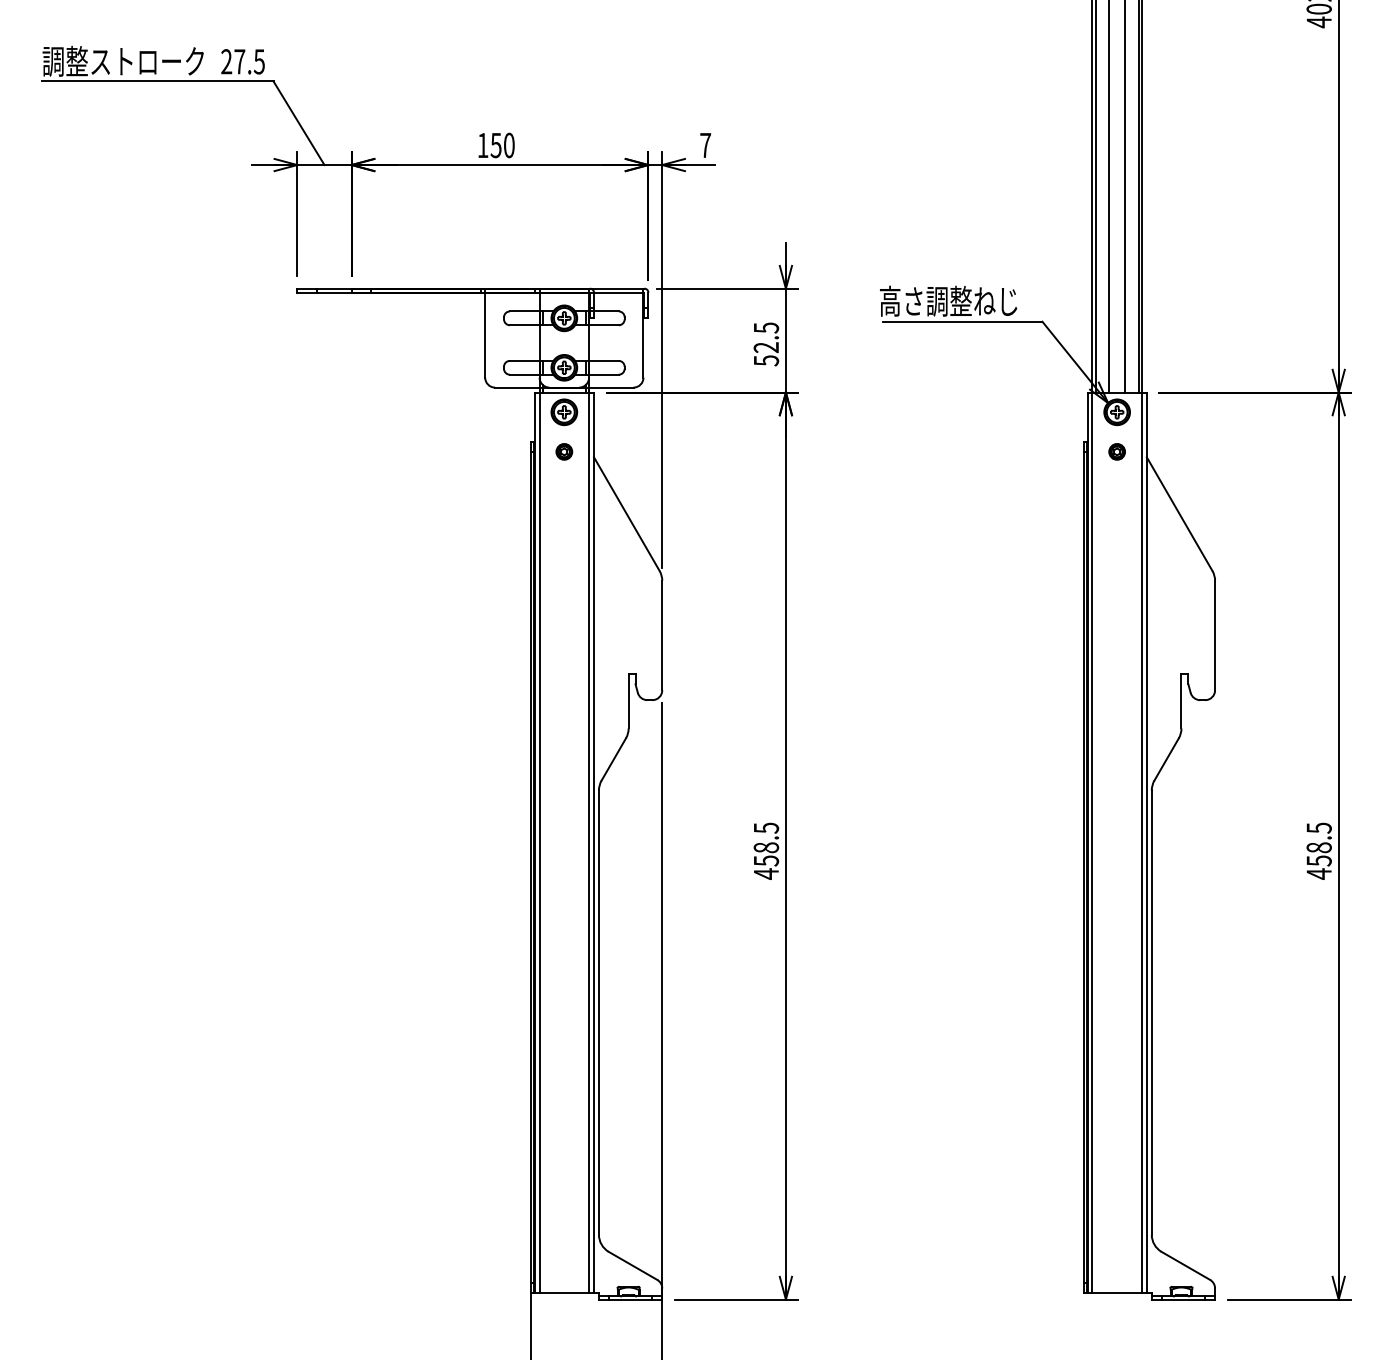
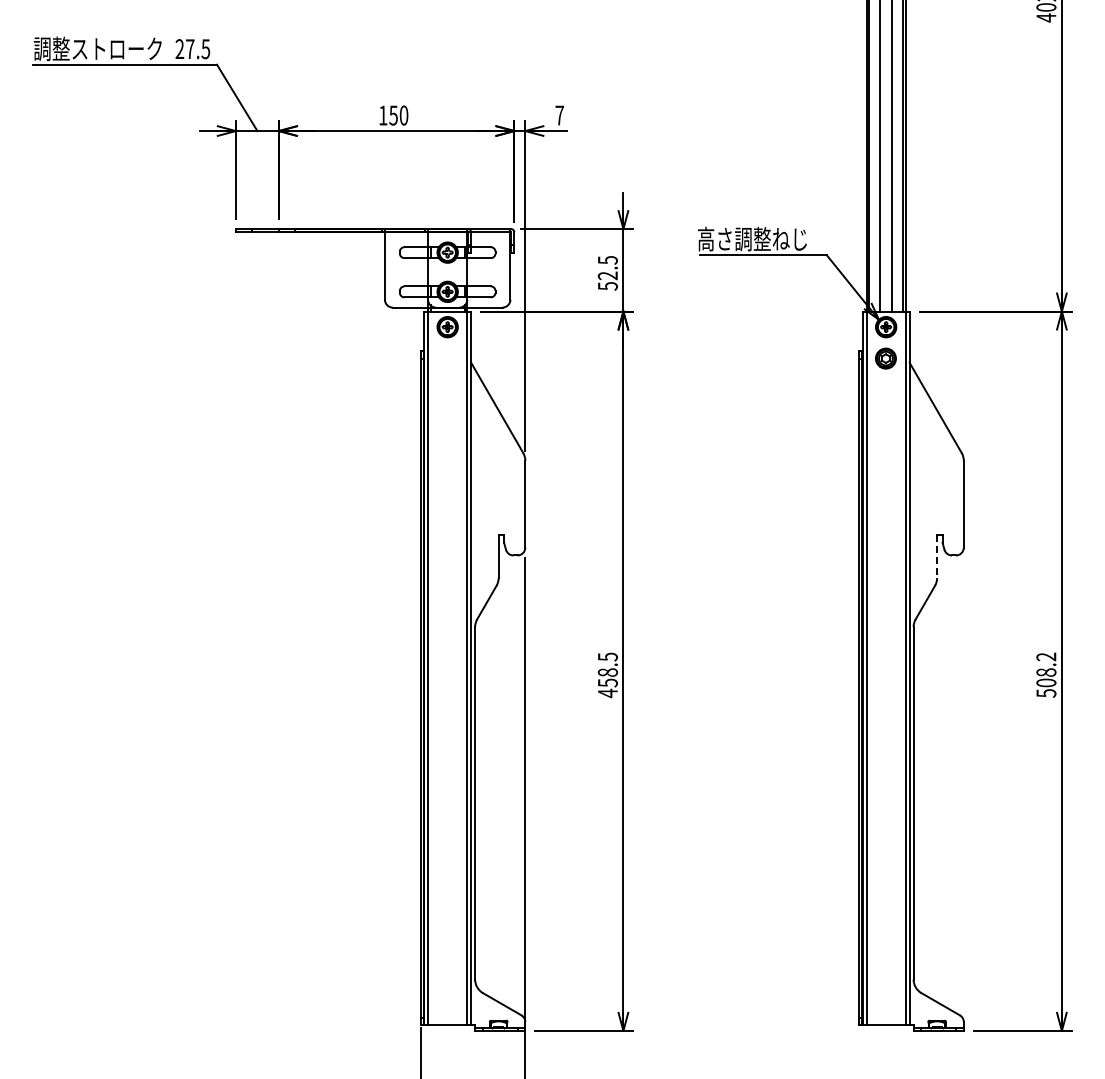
part: (564, 451) -> (447, 358), removed
part: (1117, 451) -> (886, 358), size x1.6
line: (1181, 702) -> (937, 557), solid -> dashed
text: (1319, 851) -> (1046, 675), 458.5 -> 508.2

